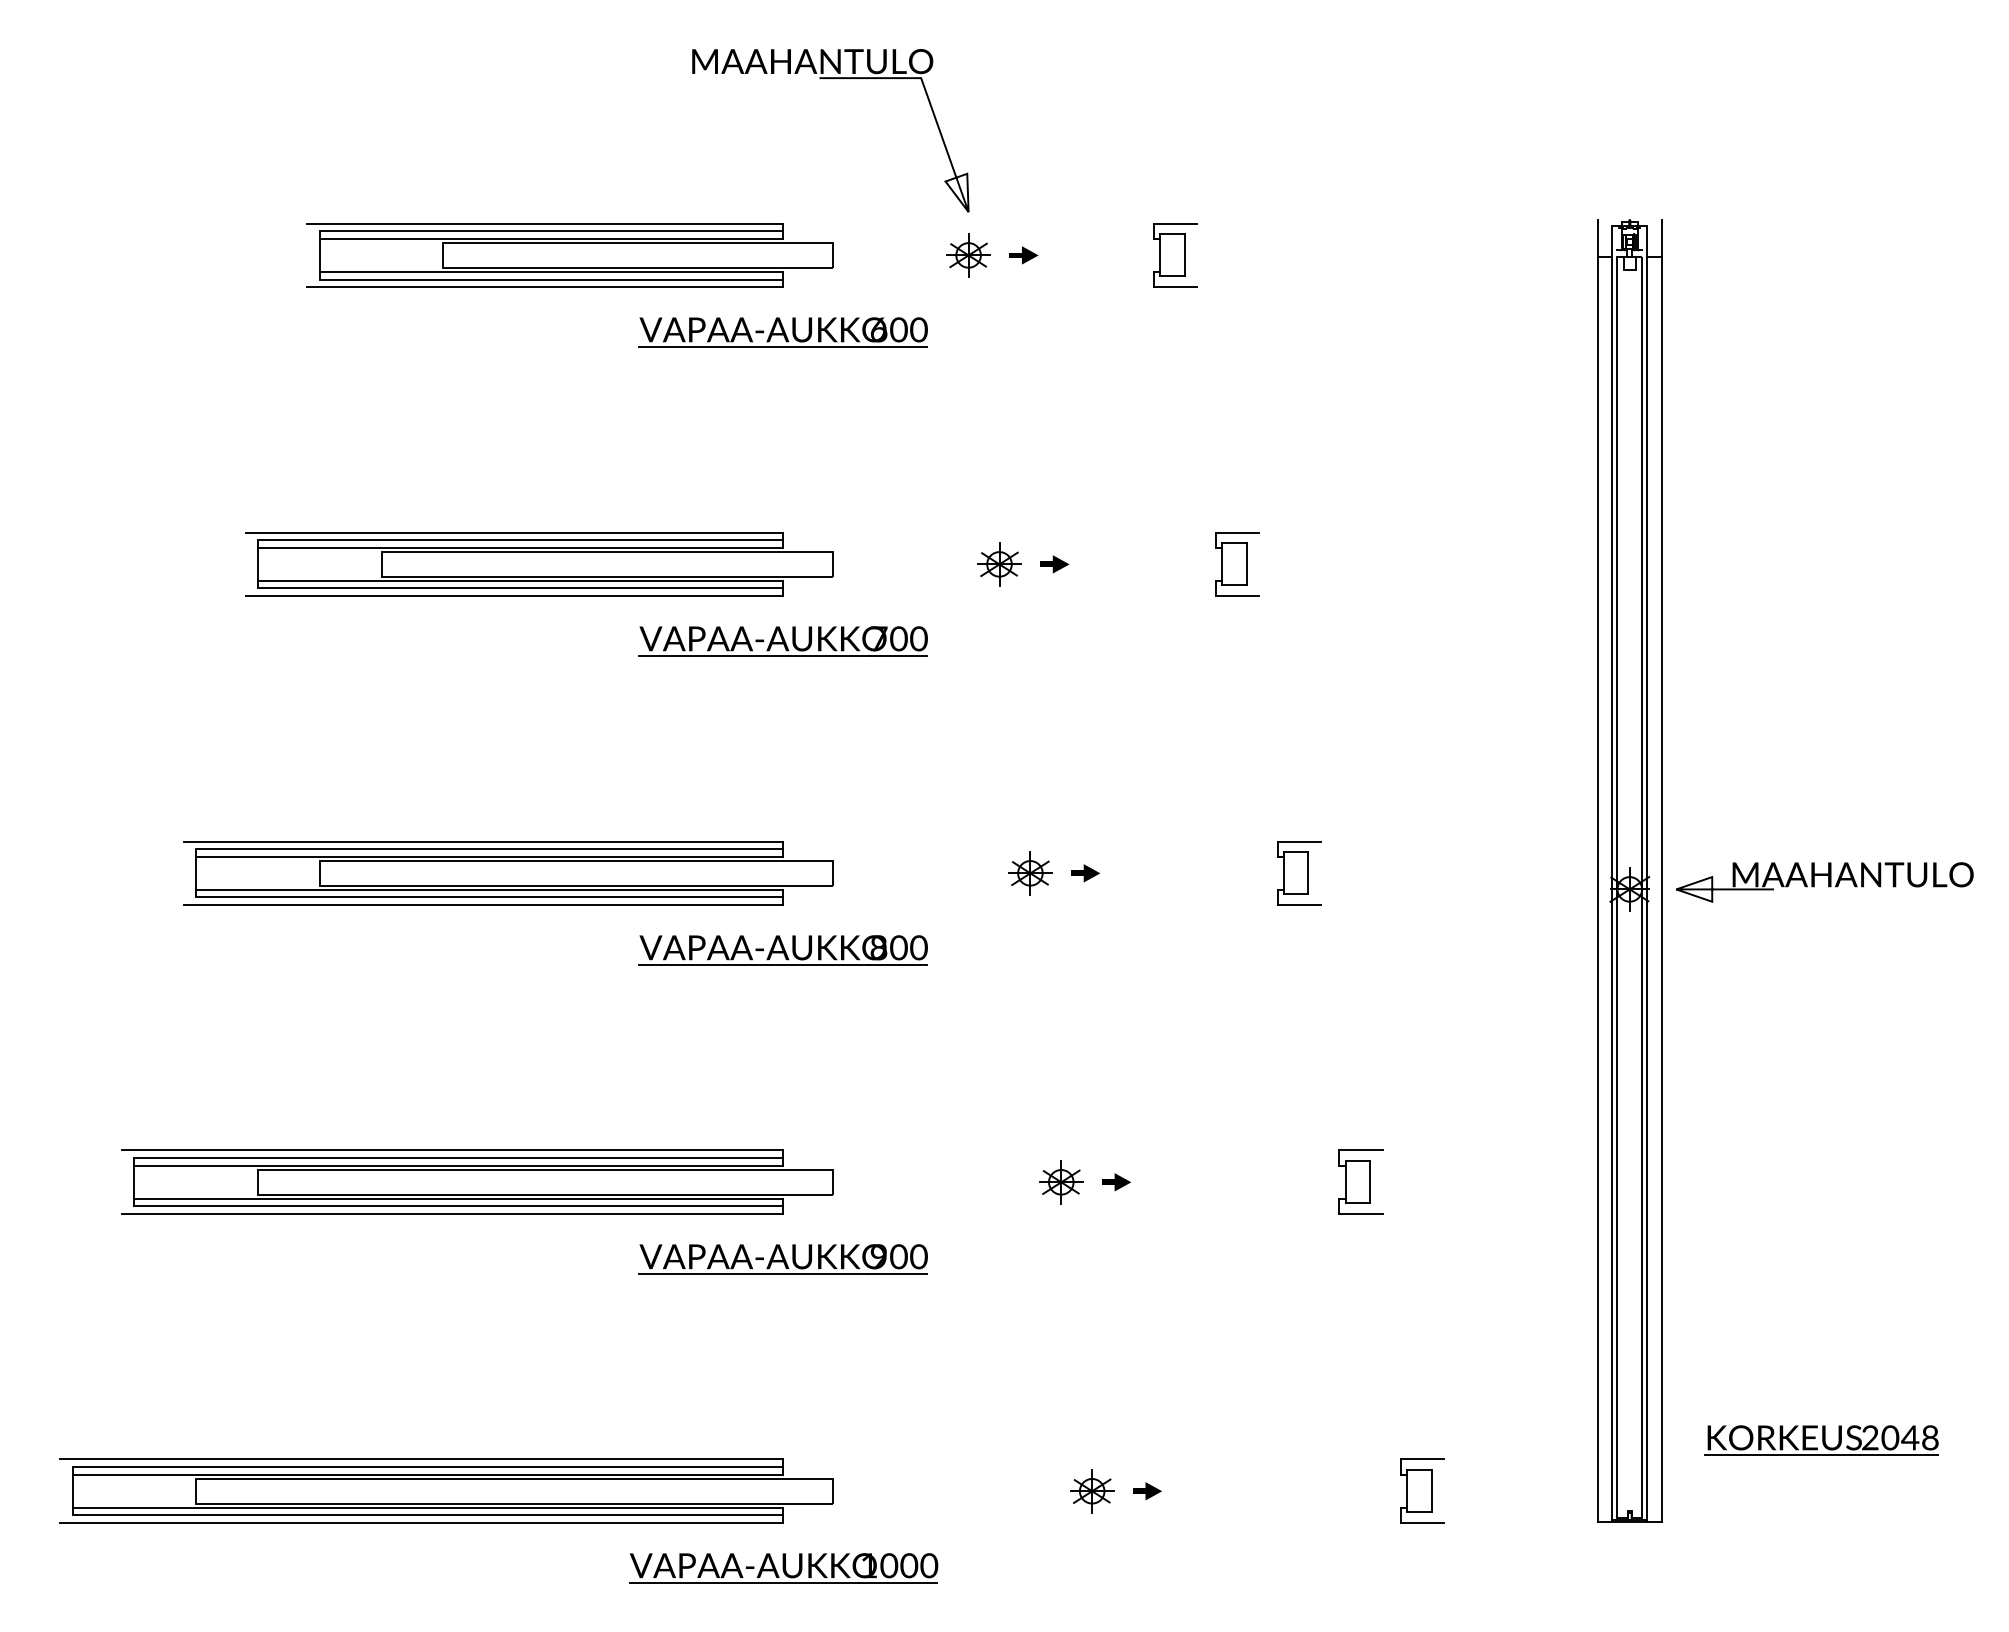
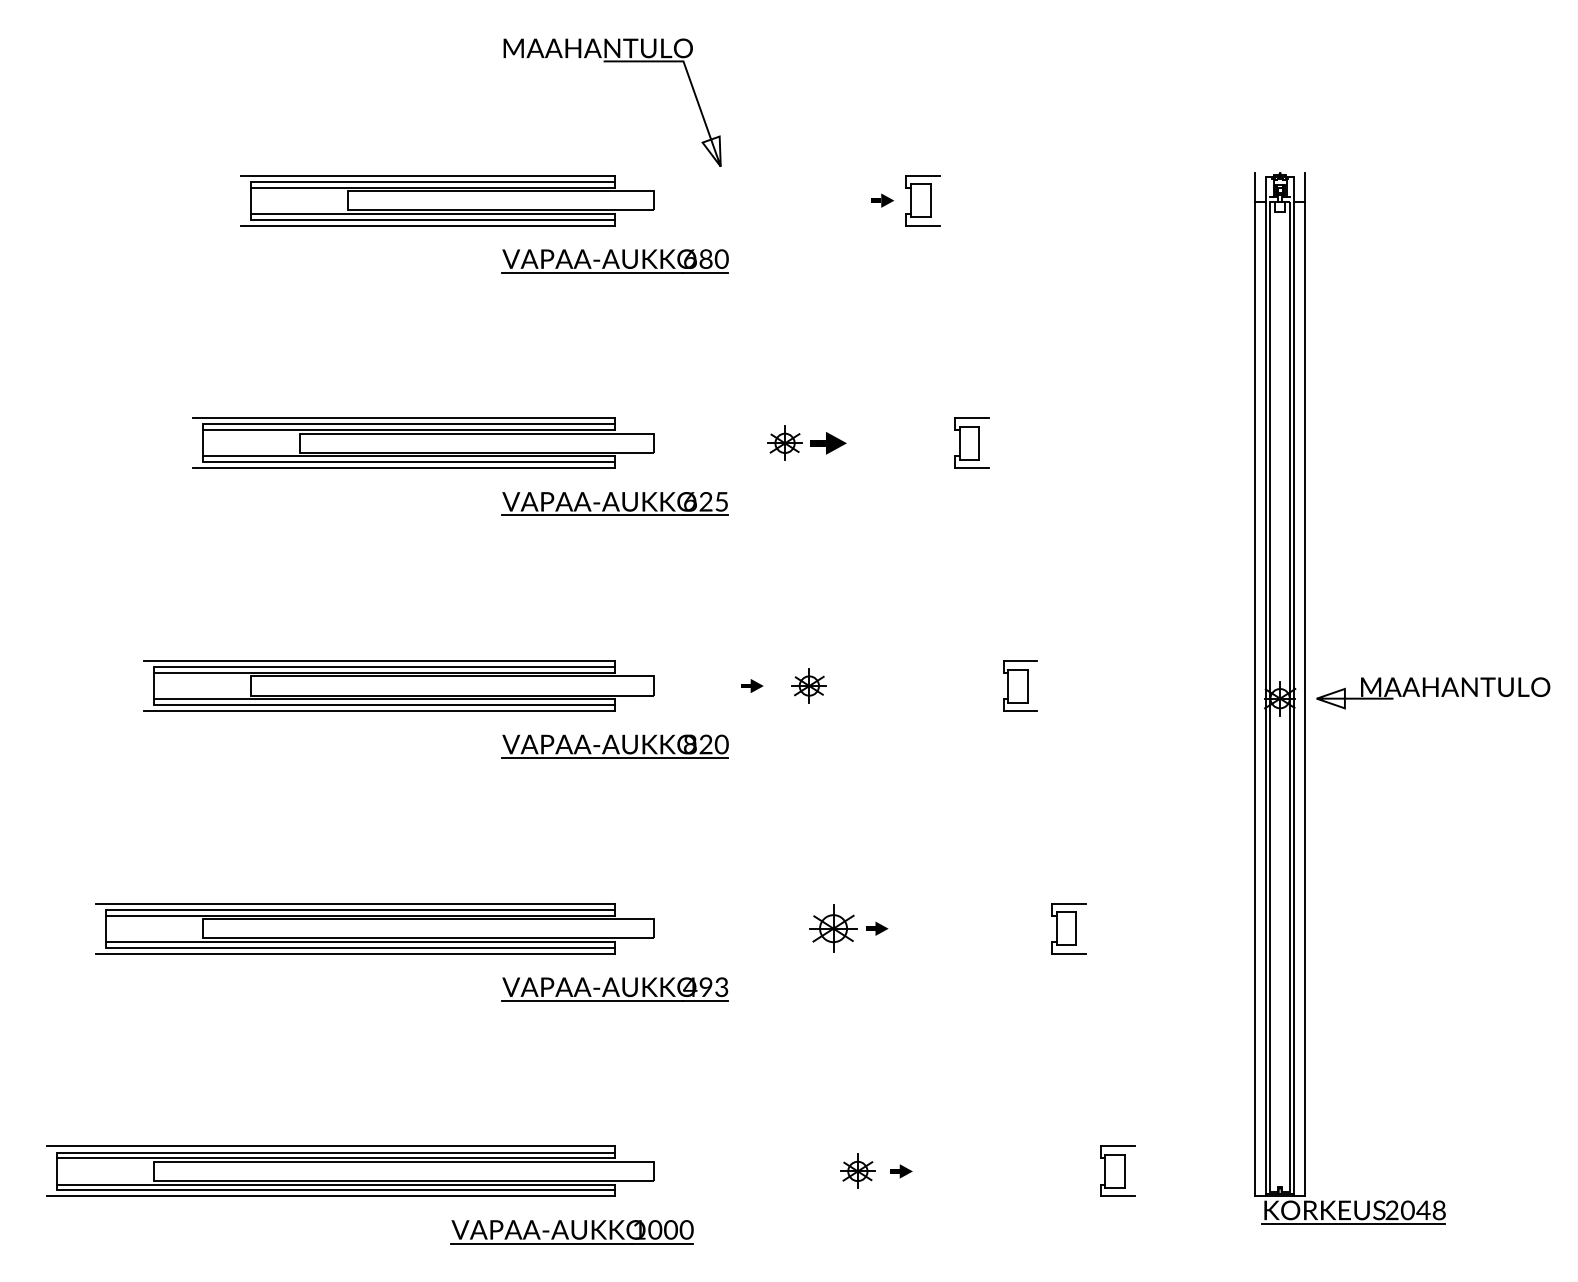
part: (830, 78) -> (612, 61), moved
part: (968, 255) -> (760, 200), removed
part: (1023, 255) -> (882, 200), moved
text: (898, 330) -> (705, 259), 600 -> 680
part: (1054, 564) -> (828, 443), size x1.6
text: (898, 638) -> (705, 501), 700 -> 625
part: (1085, 873) -> (752, 686), moved
text: (898, 947) -> (705, 744), 800 -> 820
part: (1061, 1182) -> (833, 928), size x1.4
text: (898, 1256) -> (705, 987), 900 -> 493
part: (1821, 1440) -> (1353, 1212), moved
part: (783, 1568) -> (572, 1232), moved

